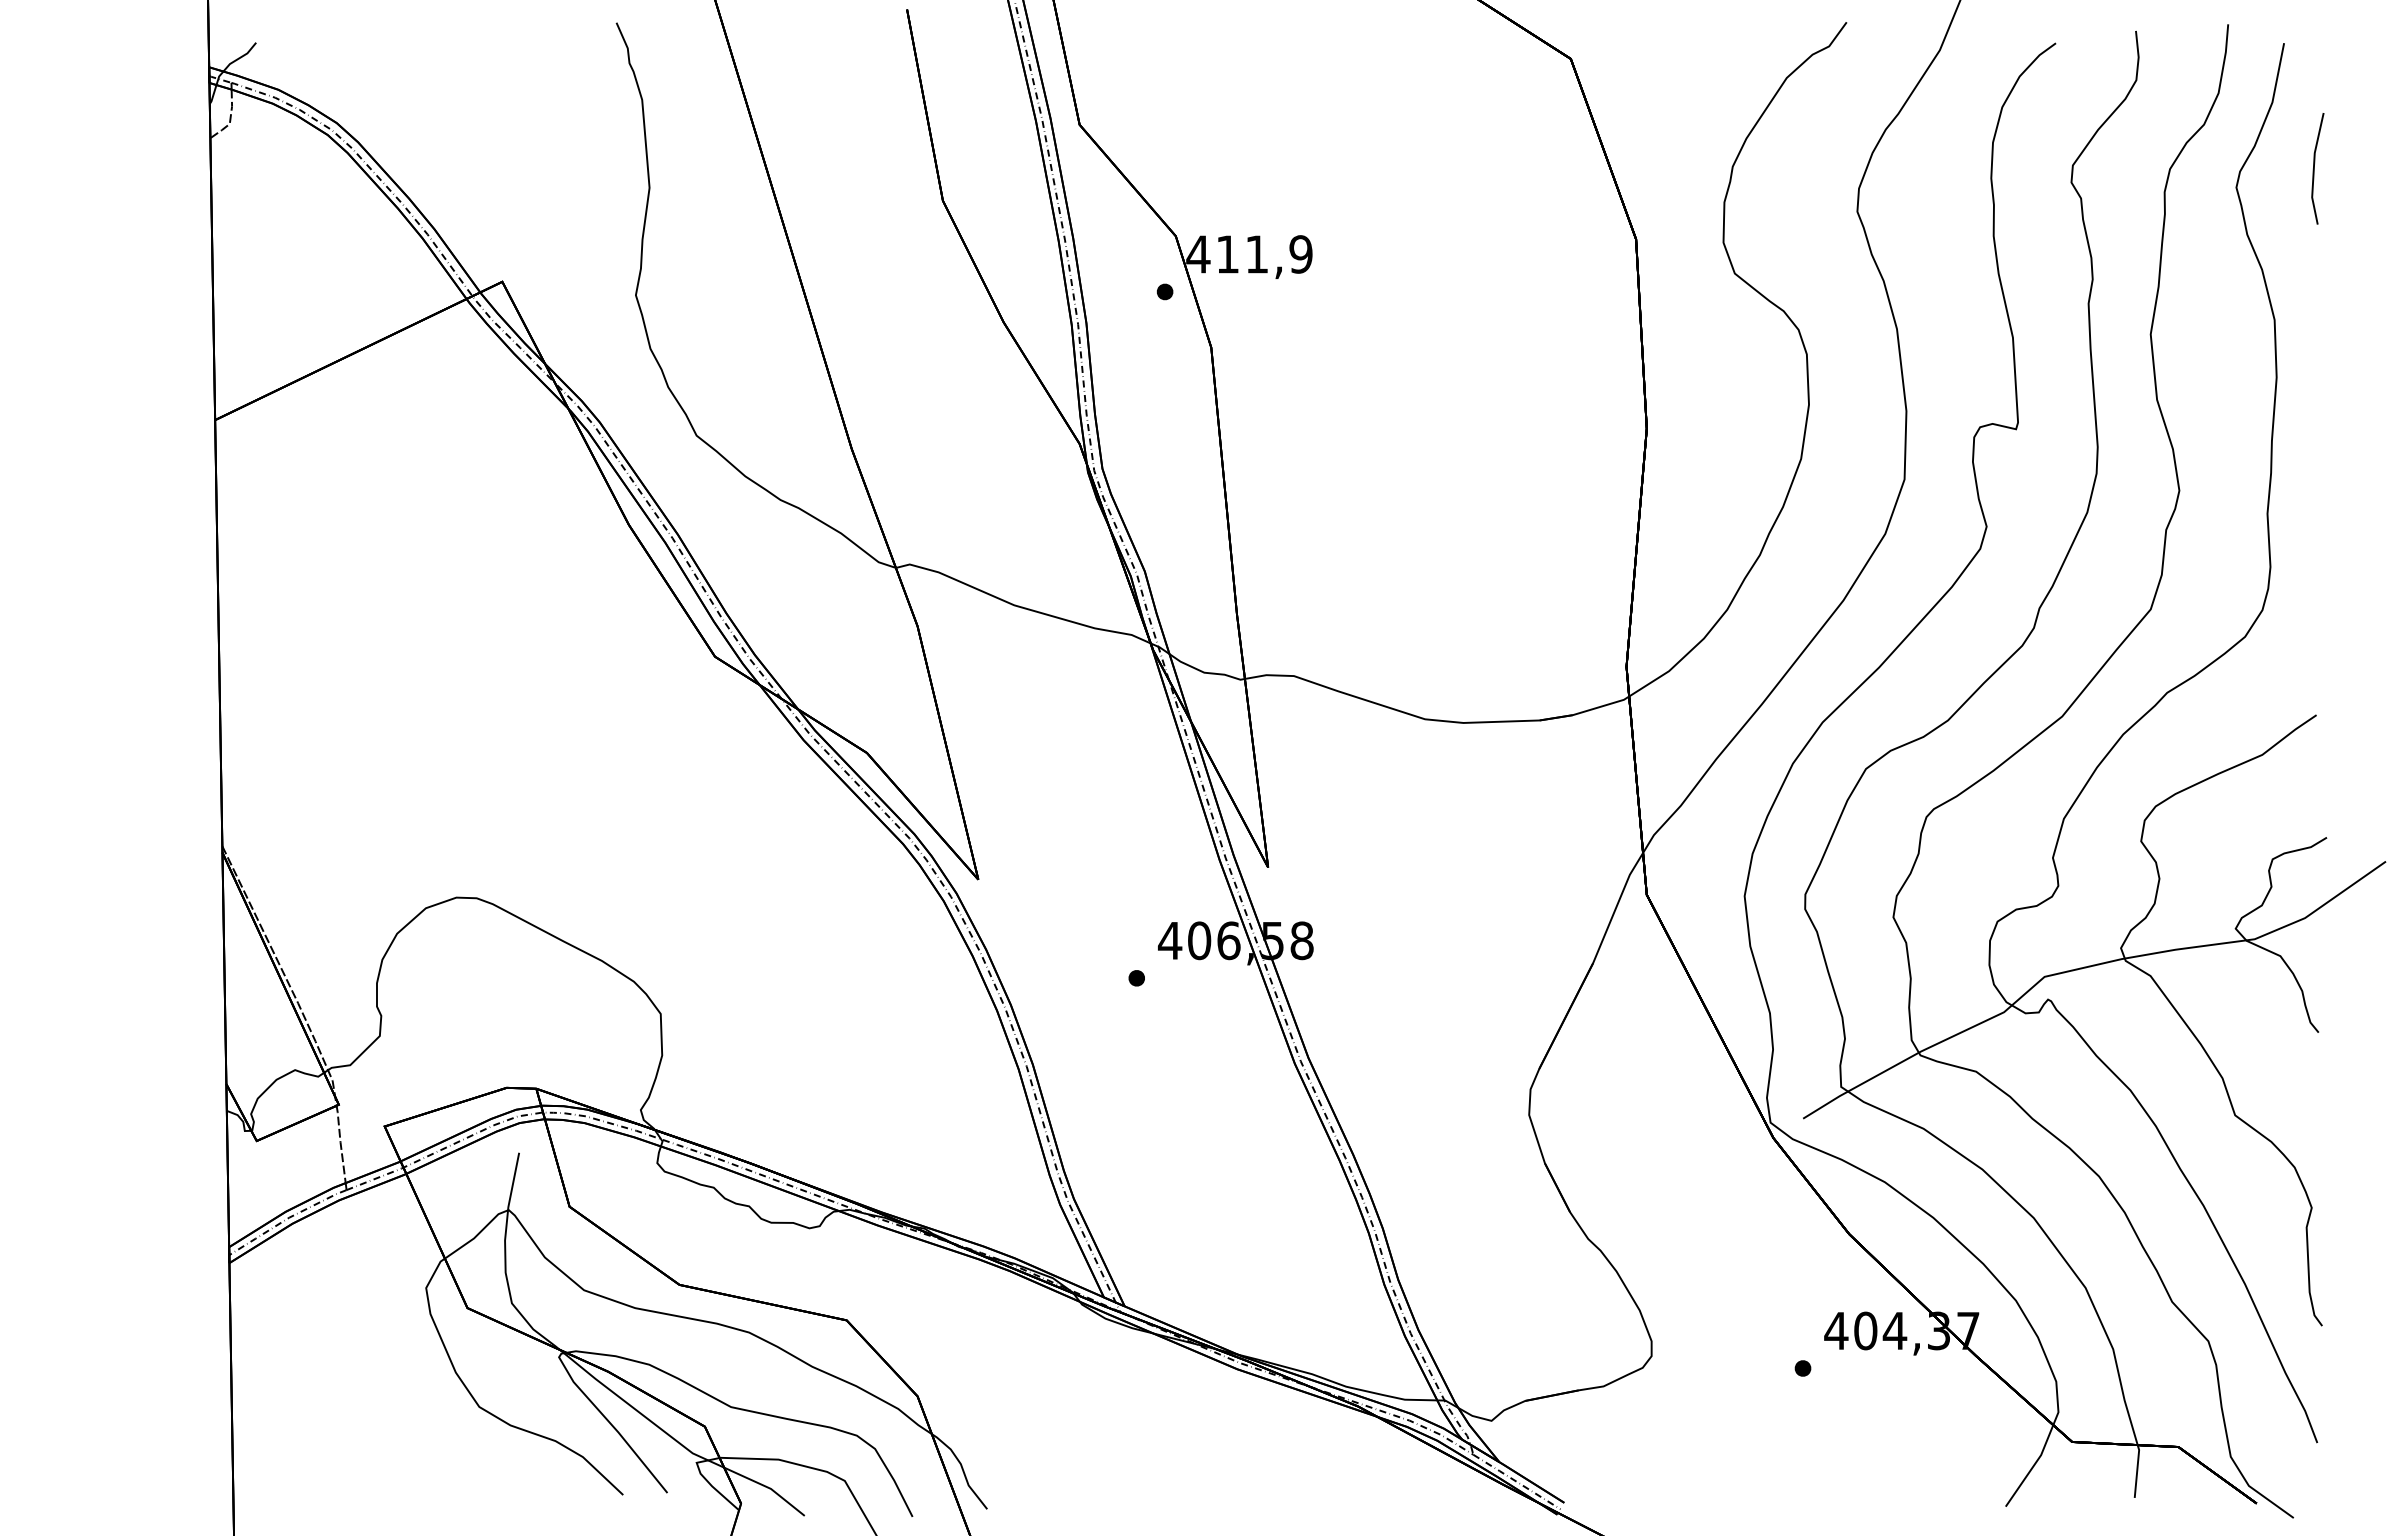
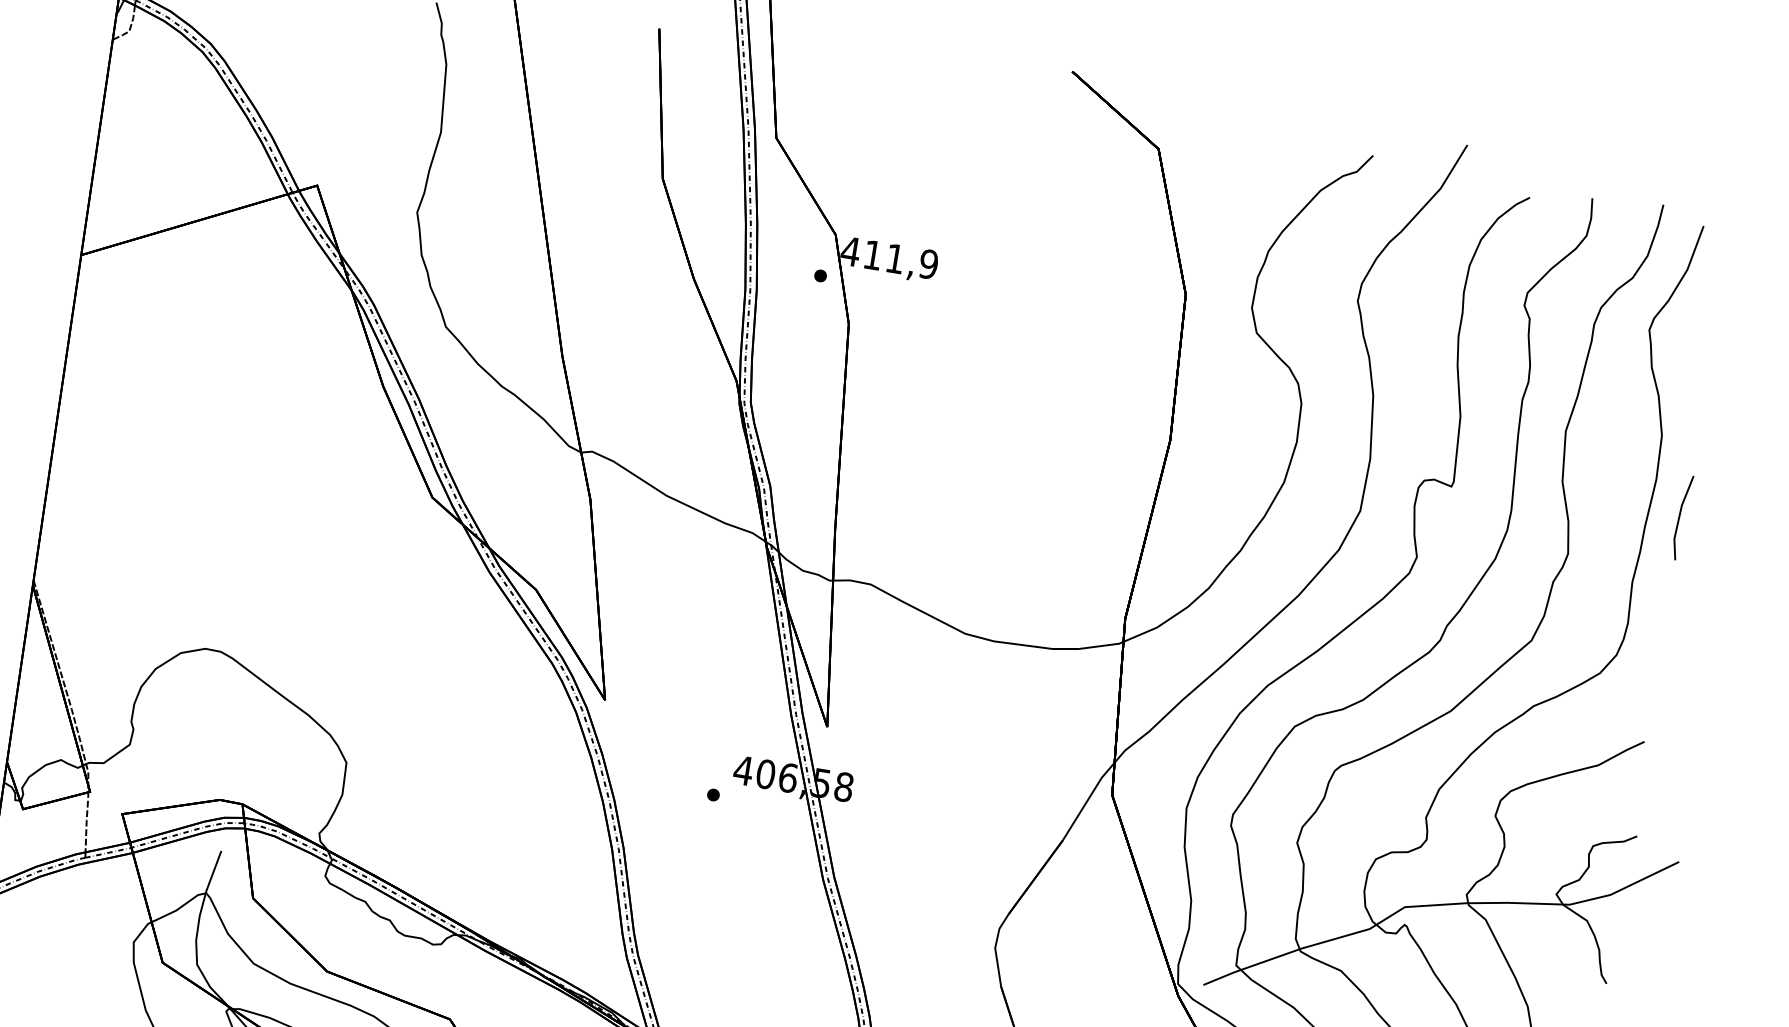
line: (2314, 168) -> (1679, 517), moved

